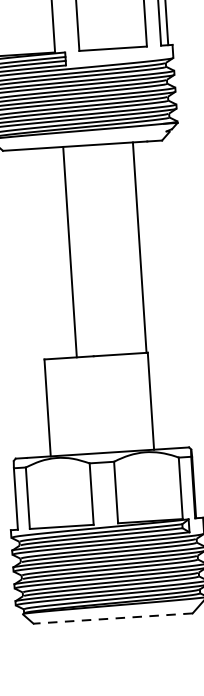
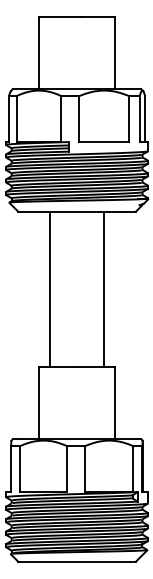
line: (139, 247) -> (104, 289), moved
line: (69, 252) -> (49, 289), moved
line: (113, 618) -> (77, 561), dashed -> solid

